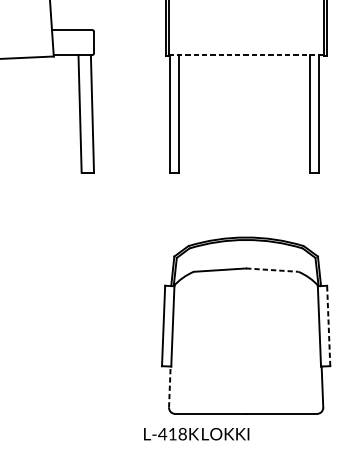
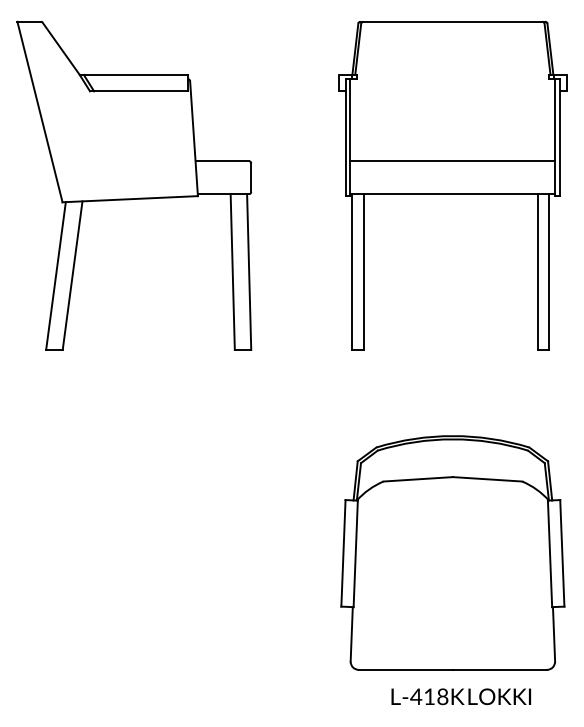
line: (245, 30) -> (452, 161), added
line: (245, 55) -> (452, 194), dashed -> solid
line: (272, 270) -> (487, 479), dashed -> solid
line: (328, 325) -> (562, 552), dashed -> solid
line: (169, 386) -> (351, 633), dashed -> solid
text: (196, 433) -> (461, 696), moved

